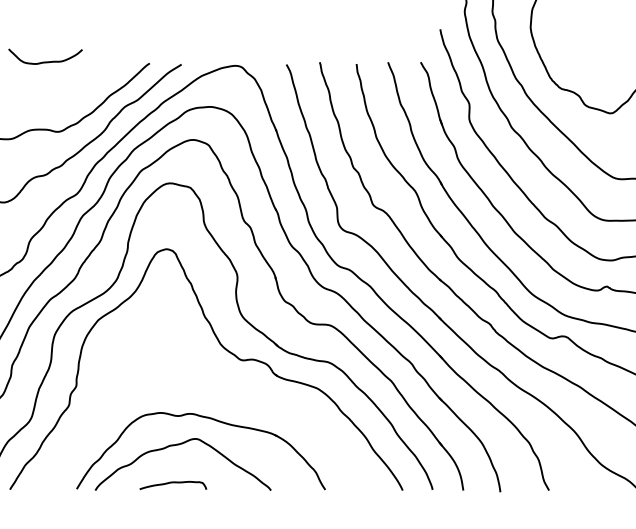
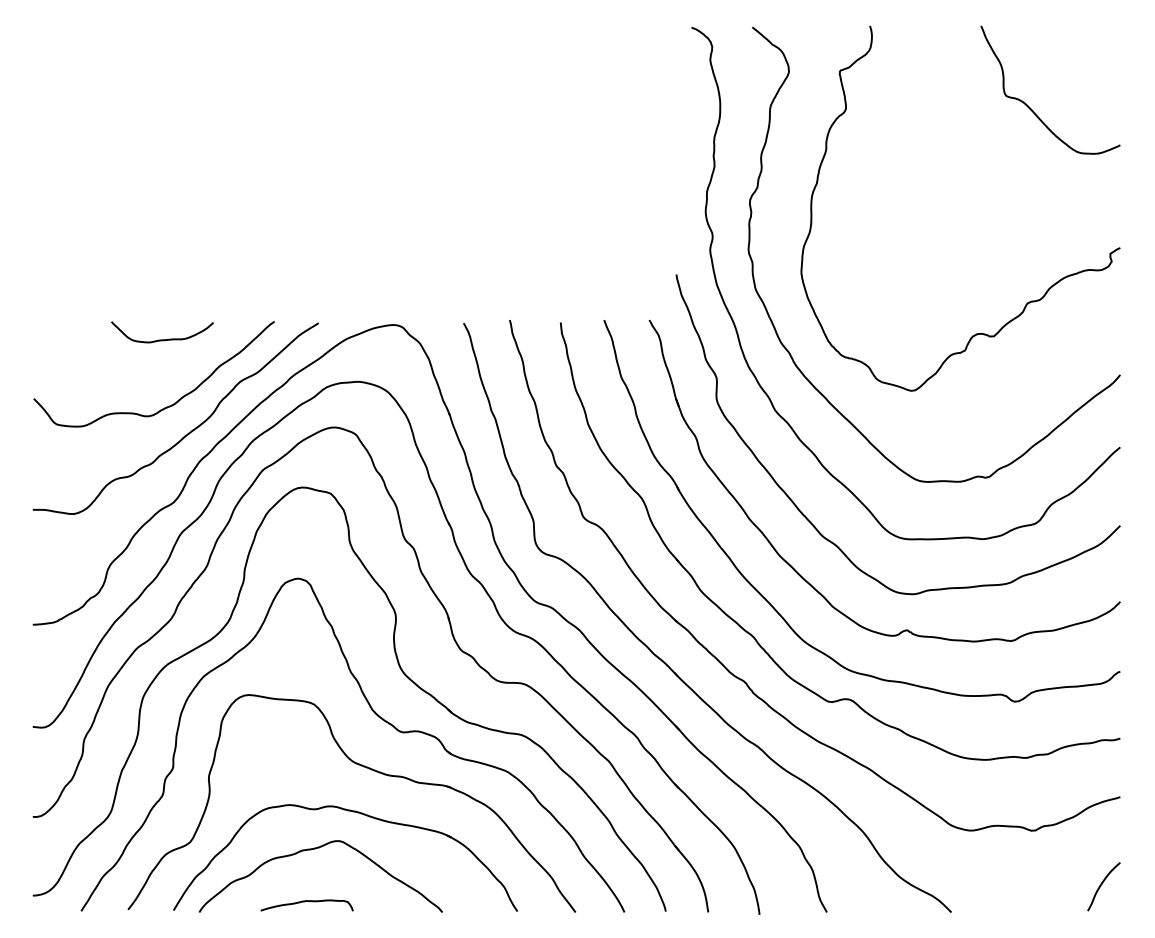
curve: (45, 61) -> (162, 339), moved
part: (214, 385) -> (363, 767), added

